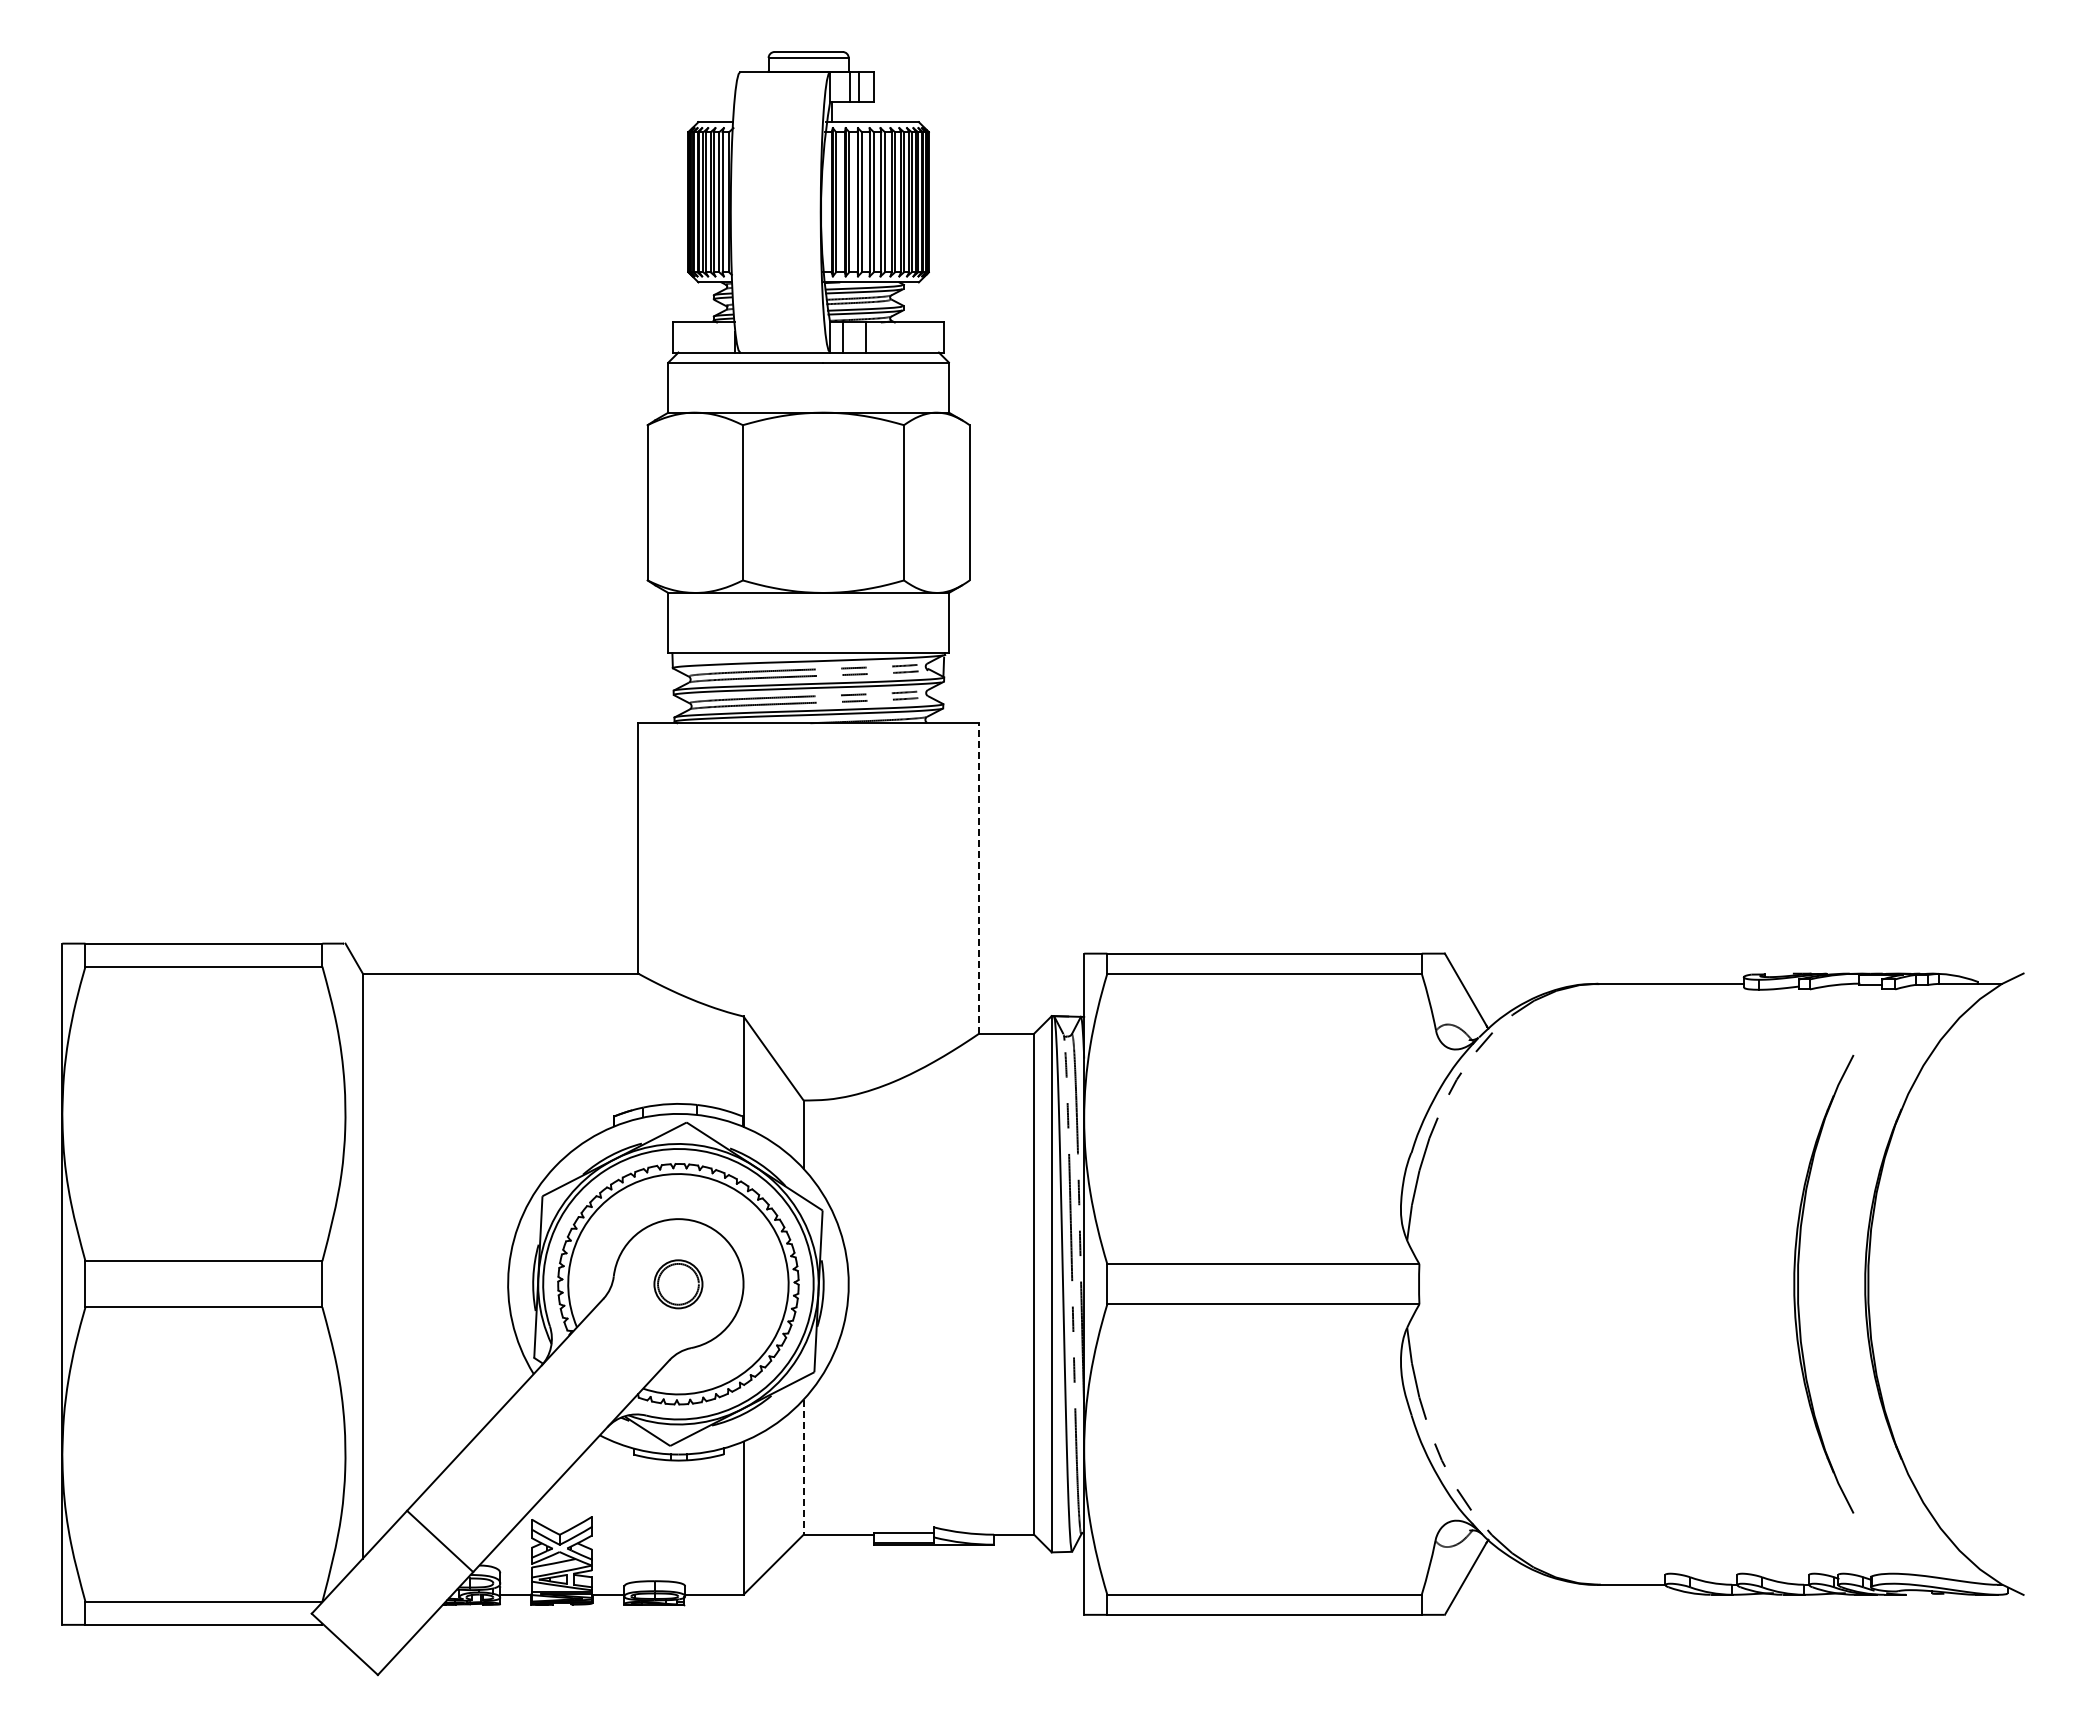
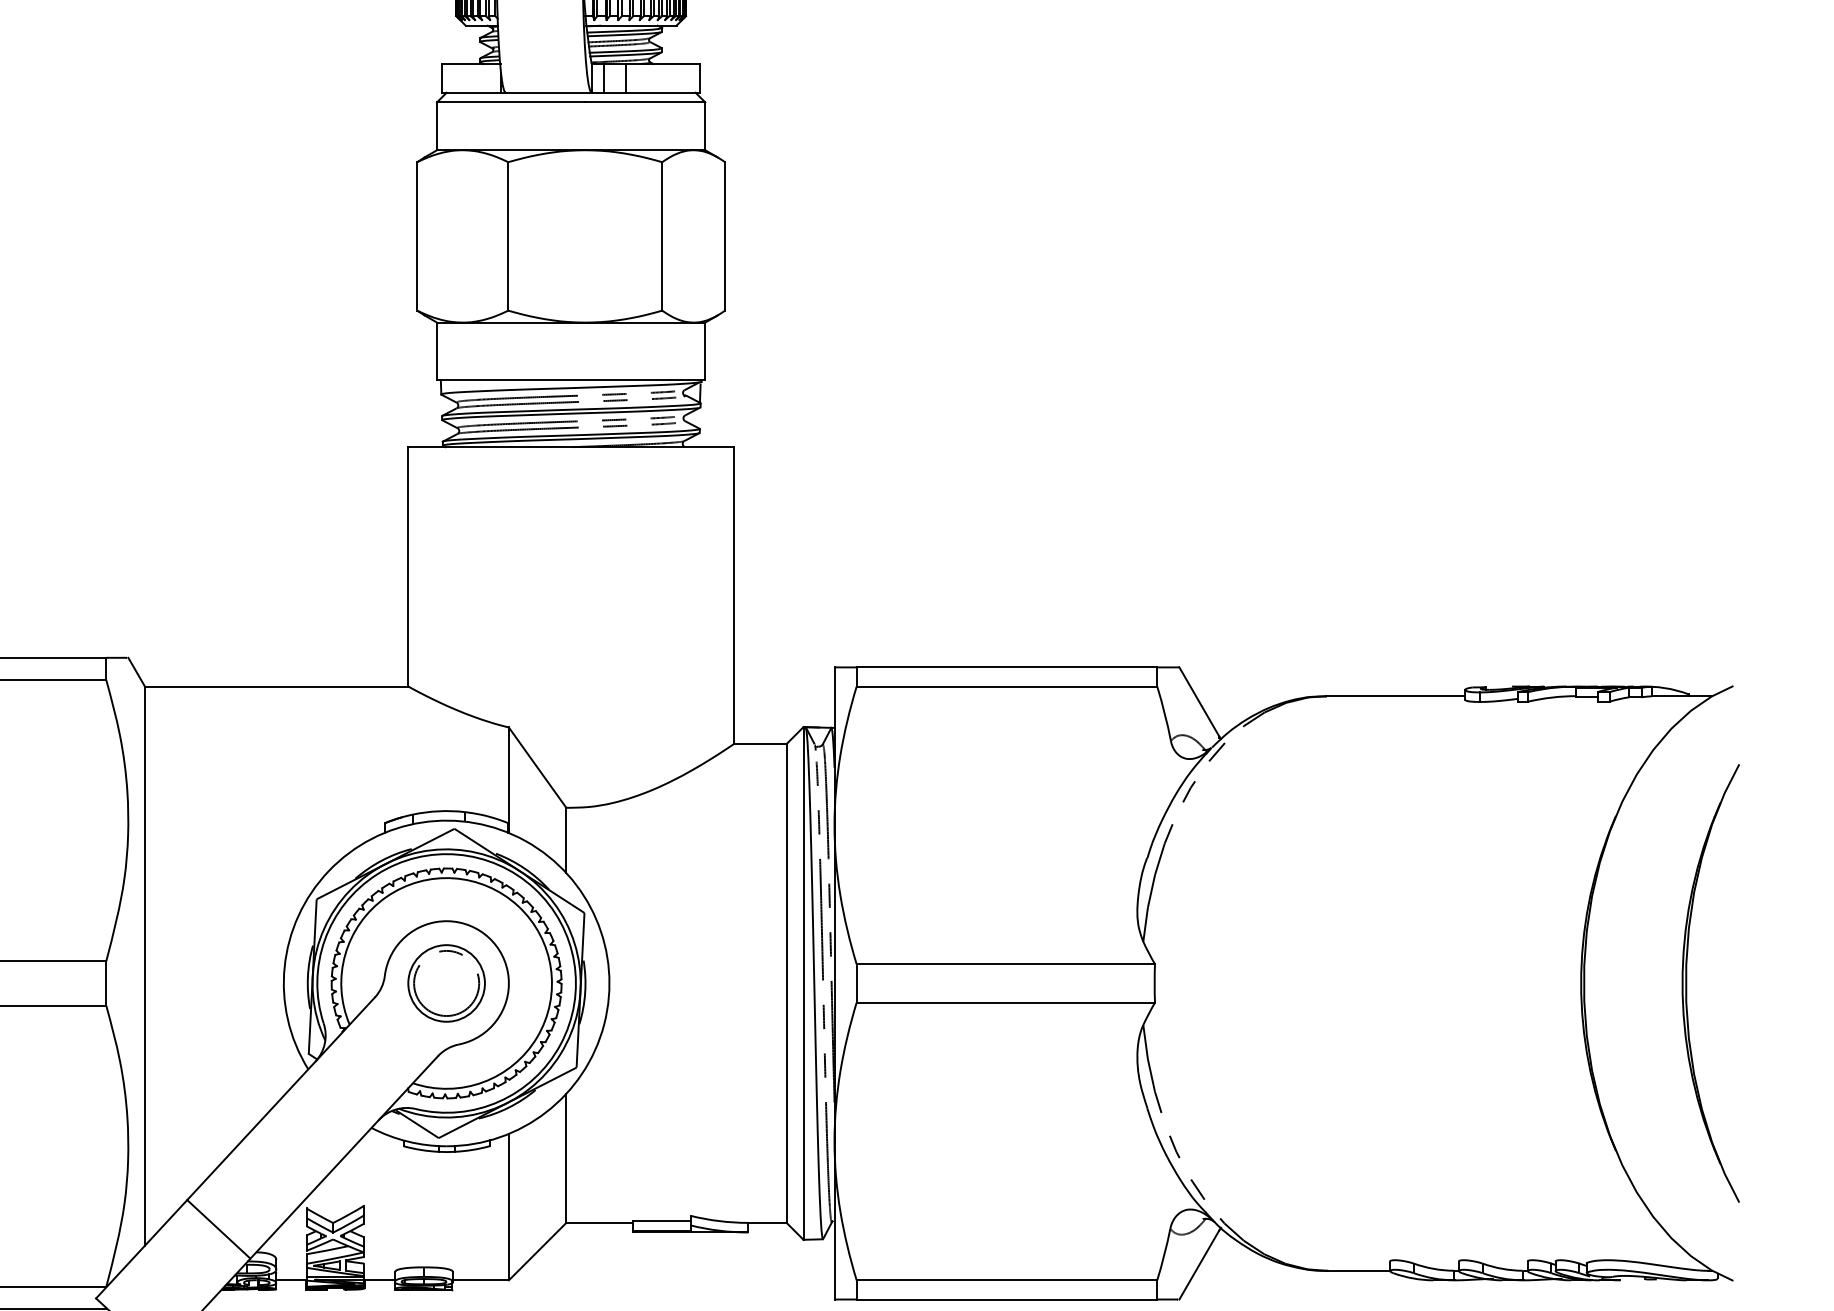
line: (978, 878) -> (733, 595), dashed -> solid
part: (678, 1284) -> (446, 983), size x1.67
part: (1798, 1284) -> (1686, 983), moved
line: (803, 1467) -> (566, 1158), dashed -> solid

